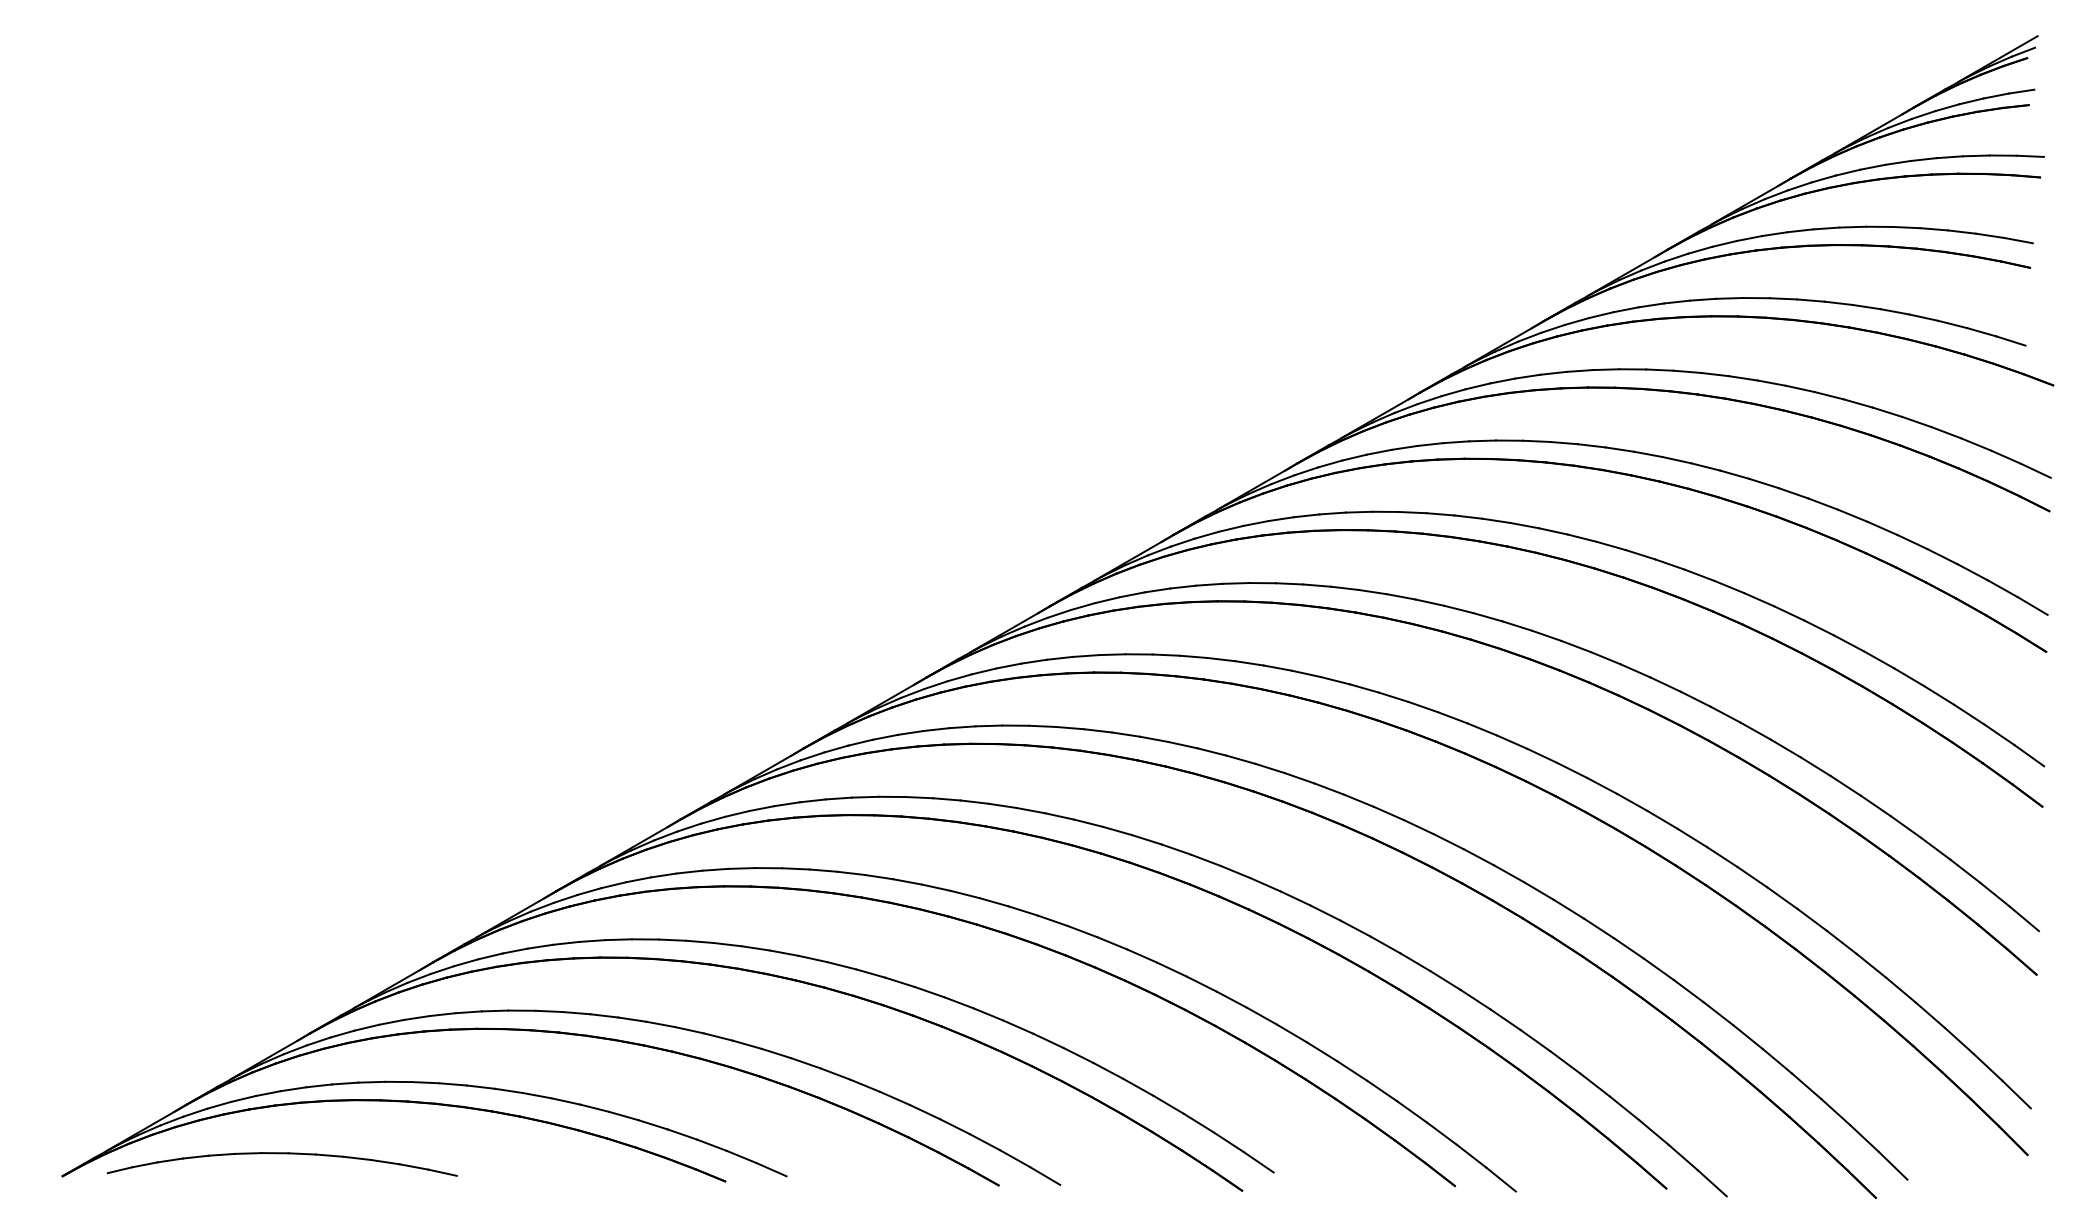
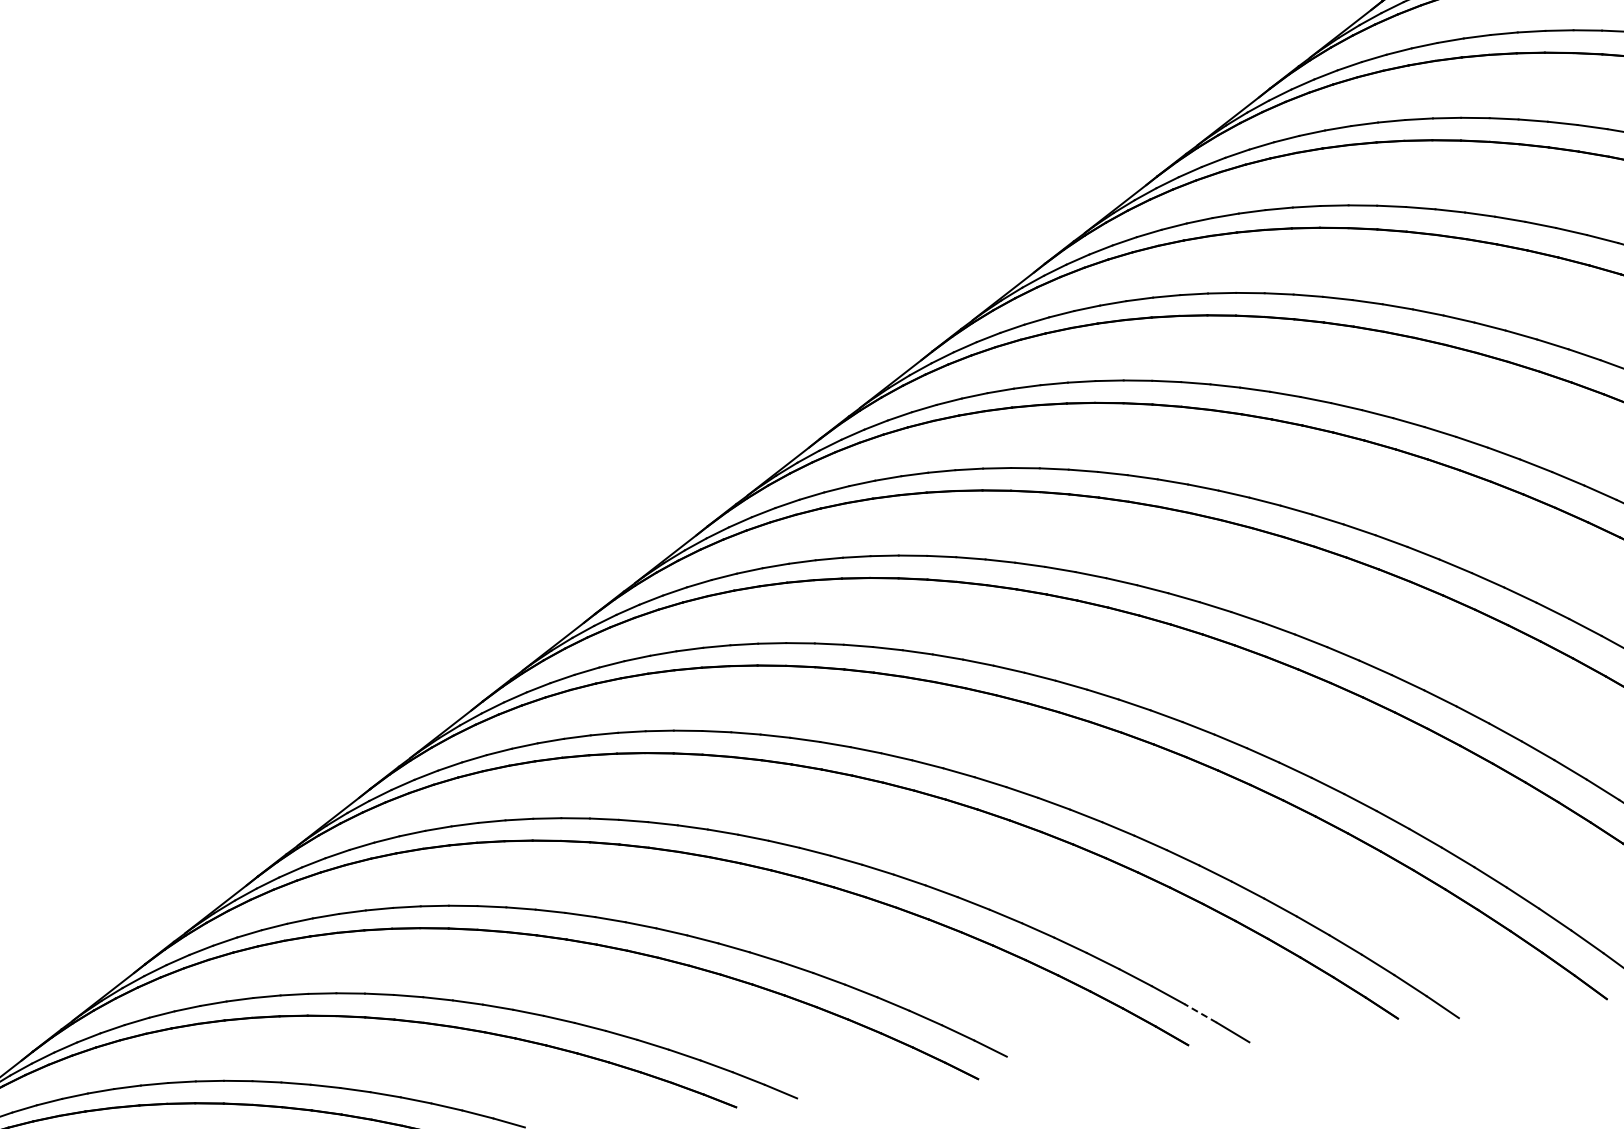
line: (1471, 1156) -> (1200, 1013), solid -> dashed

